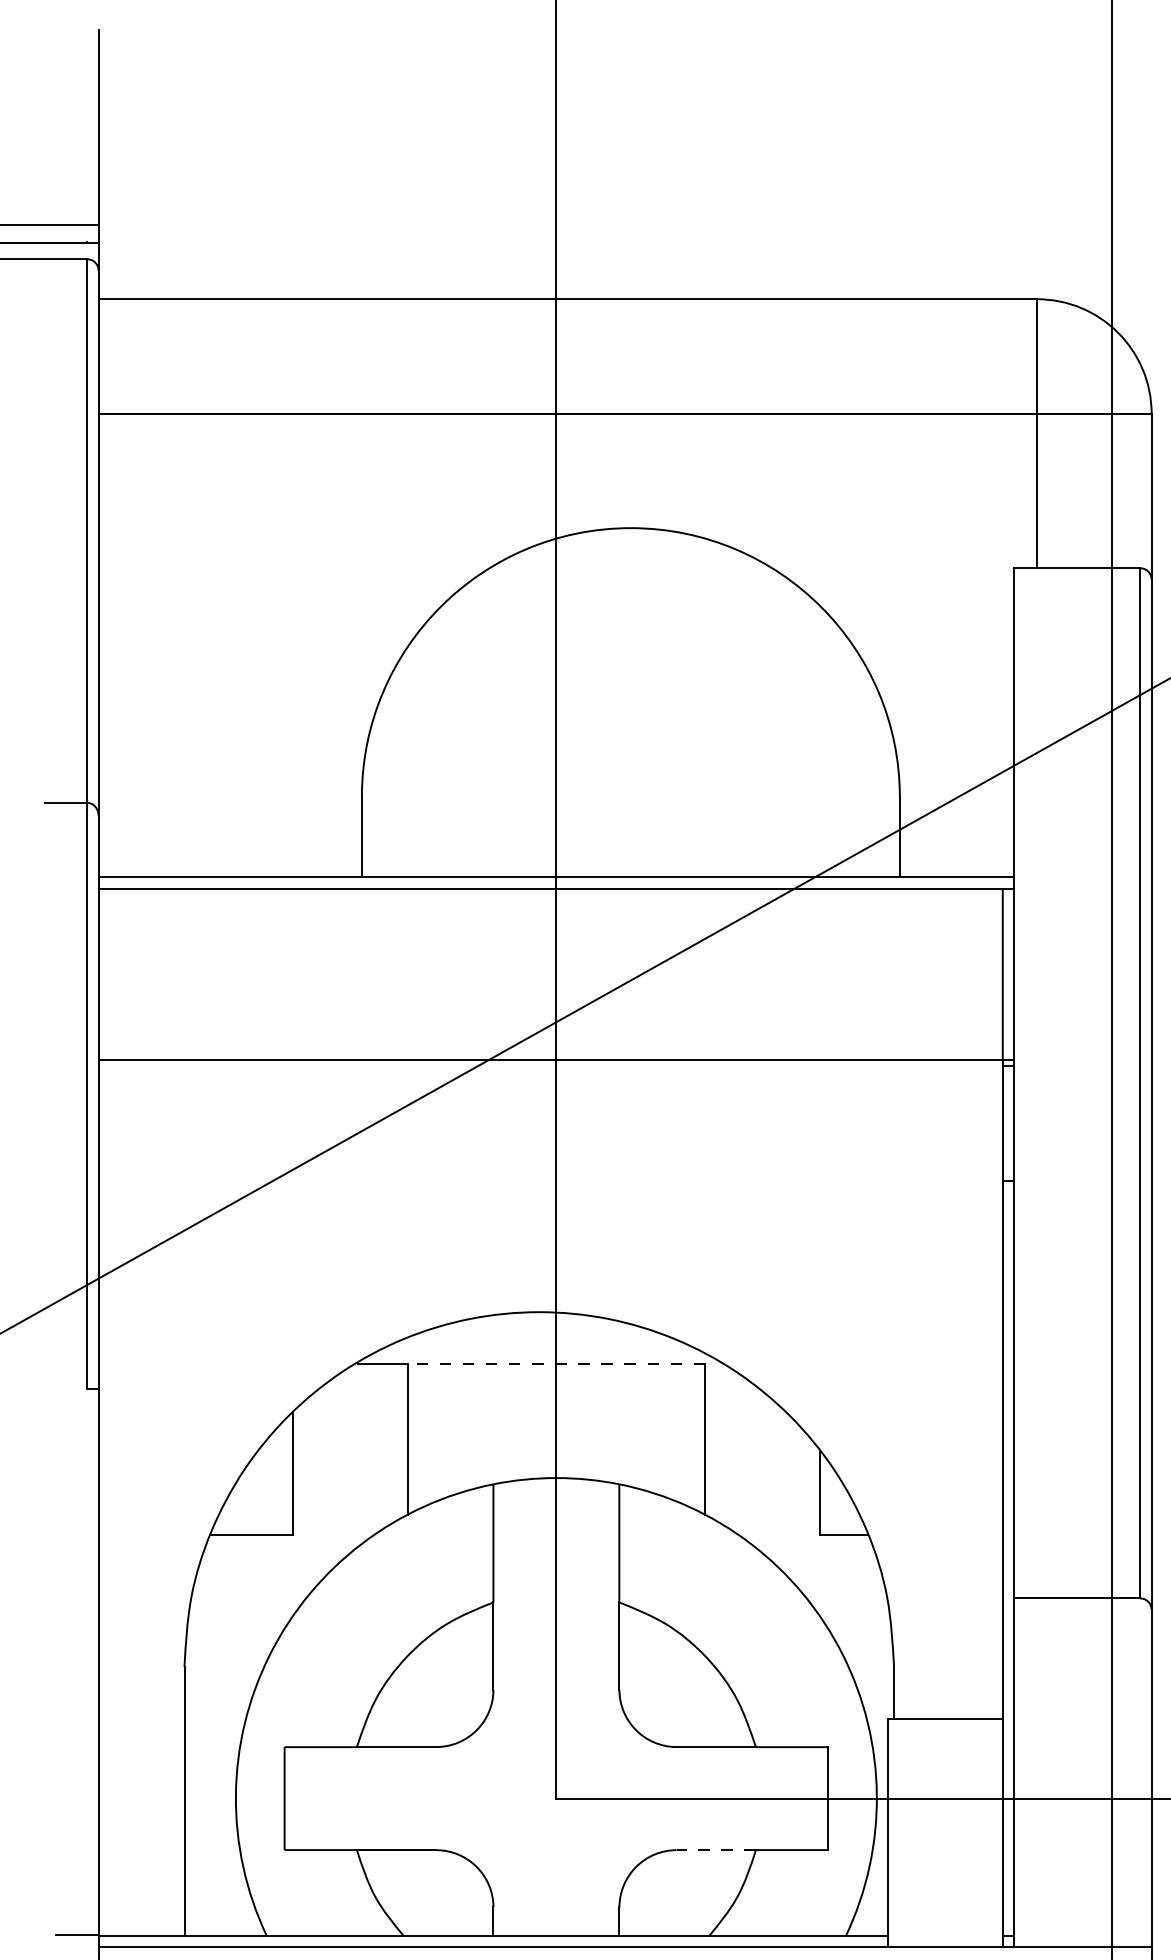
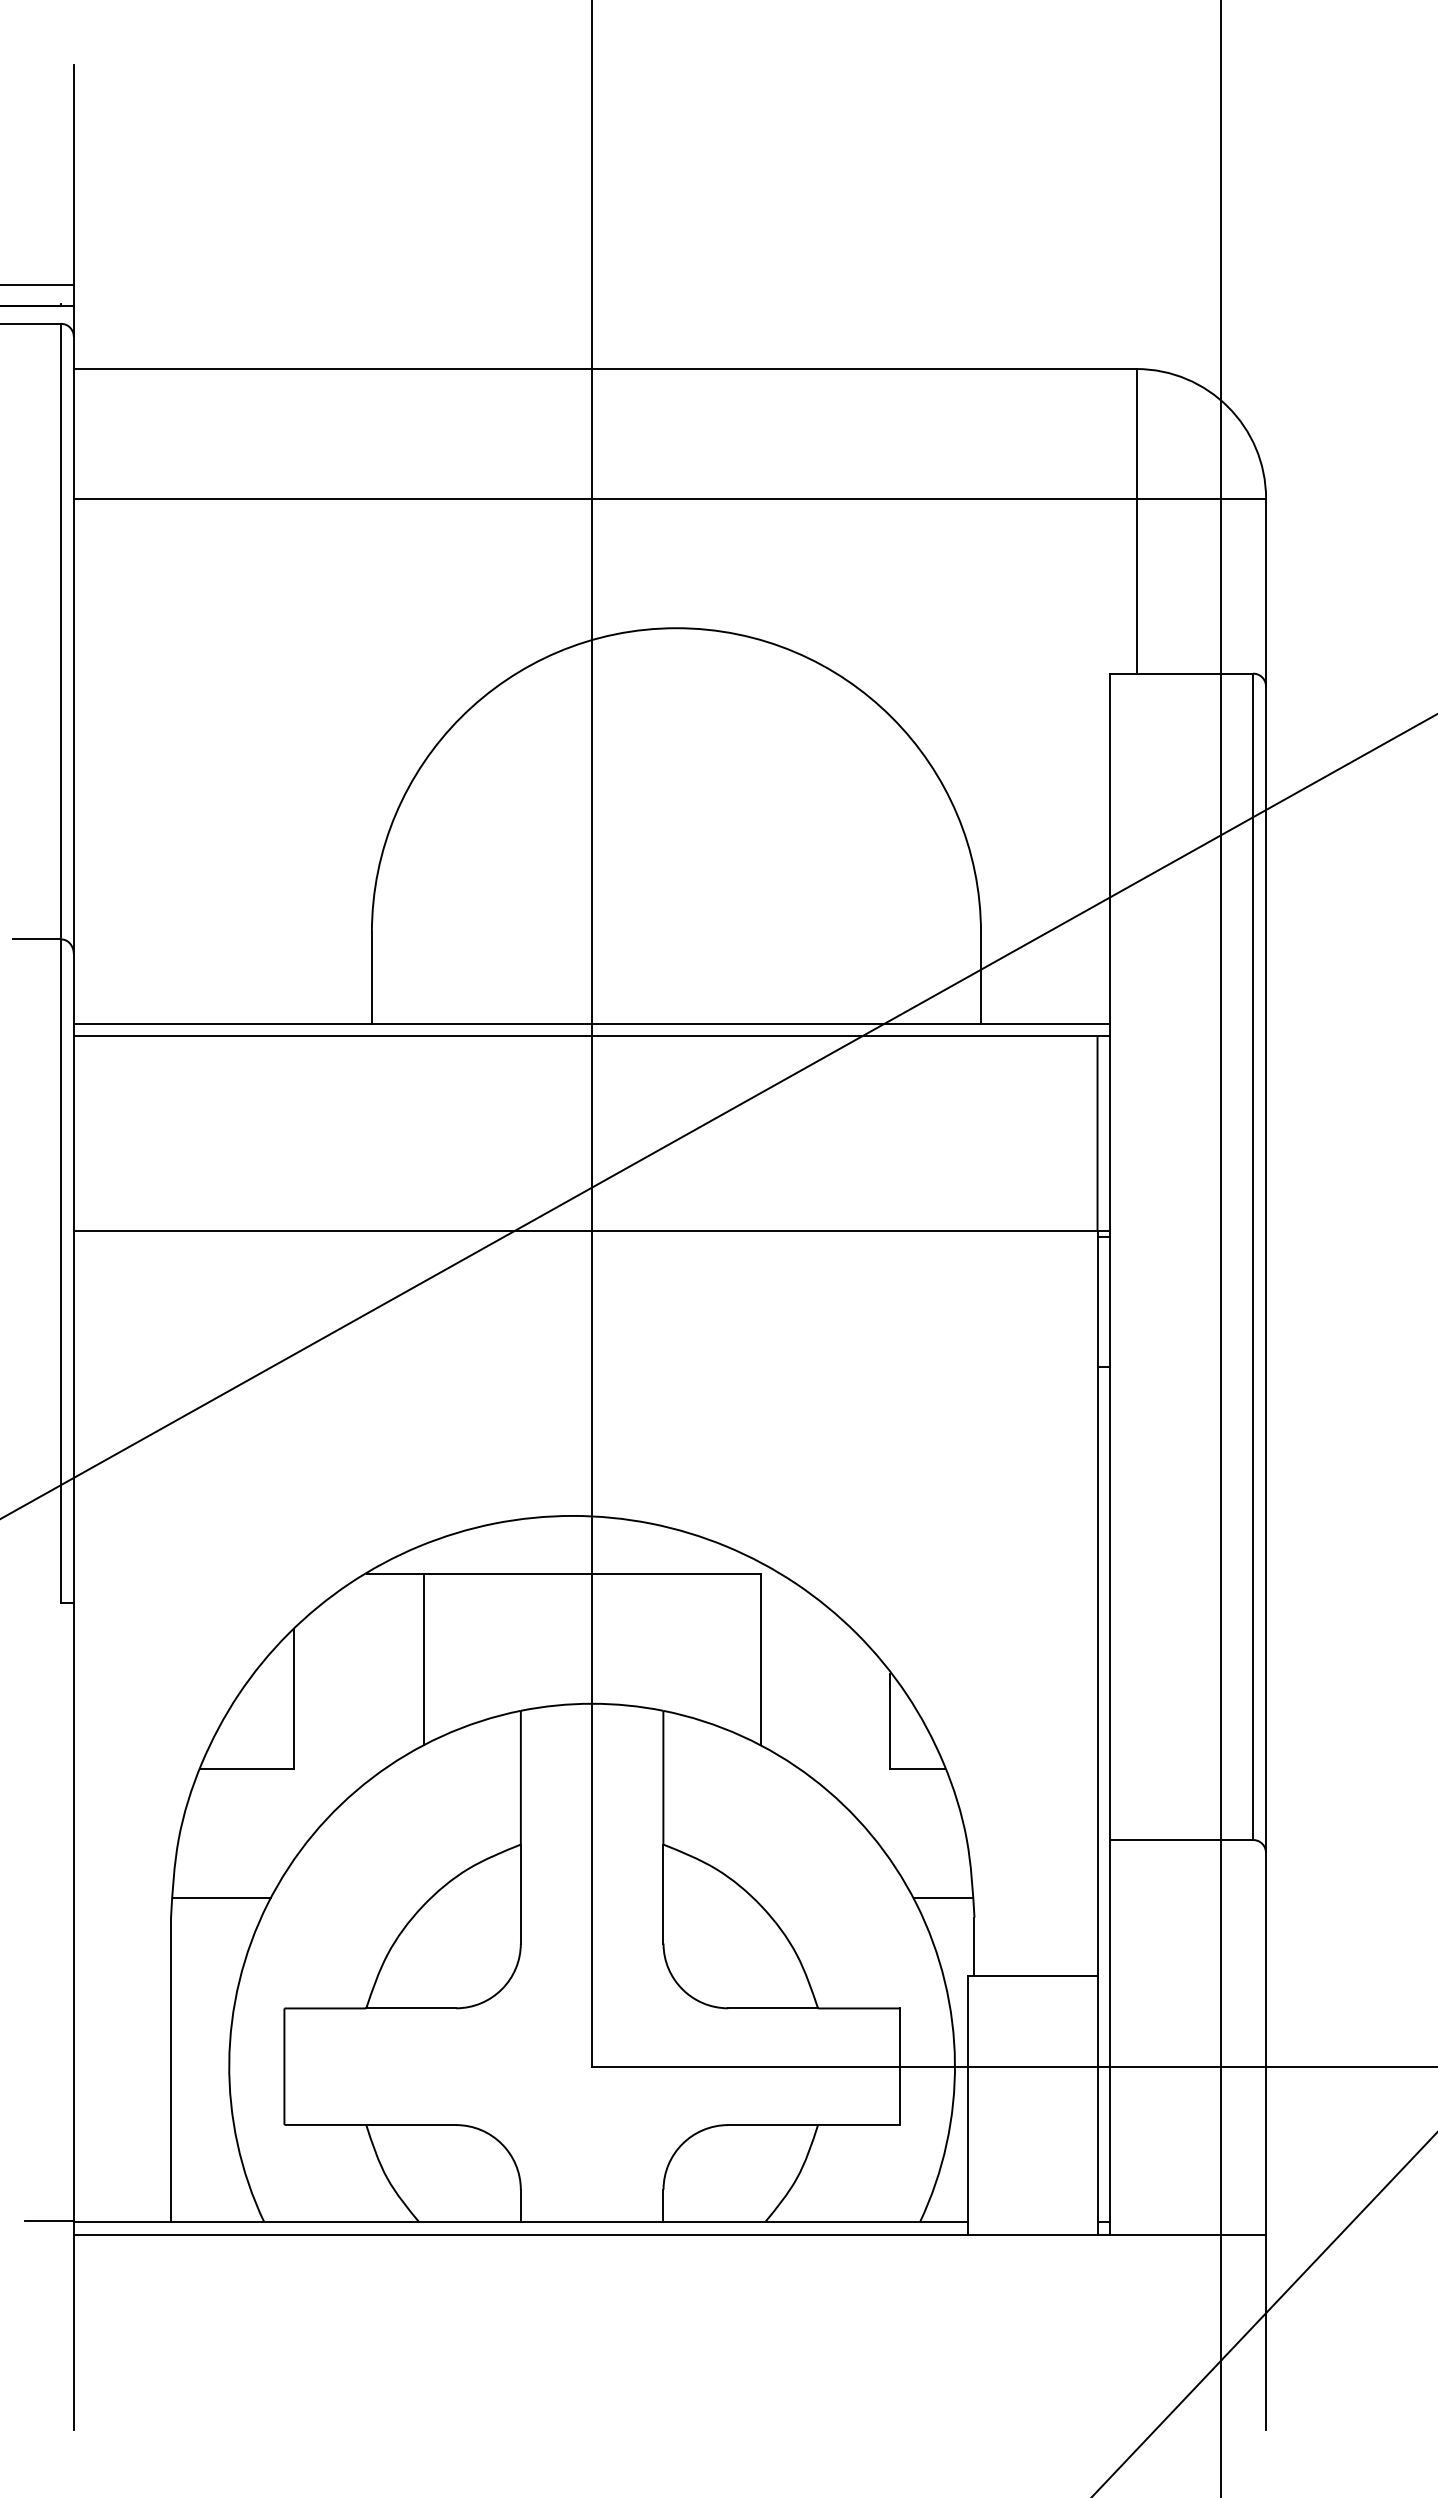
line: (555, 1363) -> (591, 1574), dashed -> solid
line: (229, 1650) -> (221, 1898), added
line: (865, 1650) -> (942, 1898), added
line: (716, 1849) -> (773, 2124), dashed -> solid

